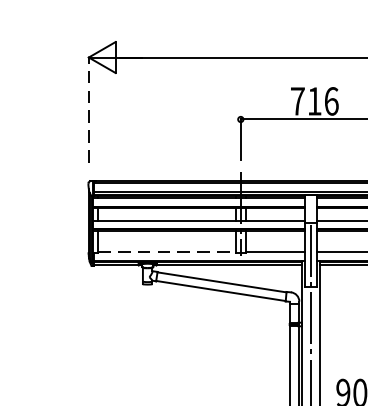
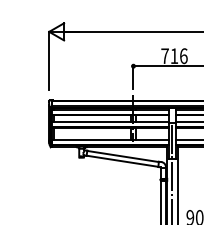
line: (89, 109) -> (49, 60), dashed -> solid
line: (168, 251) -> (93, 139), dashed -> solid

